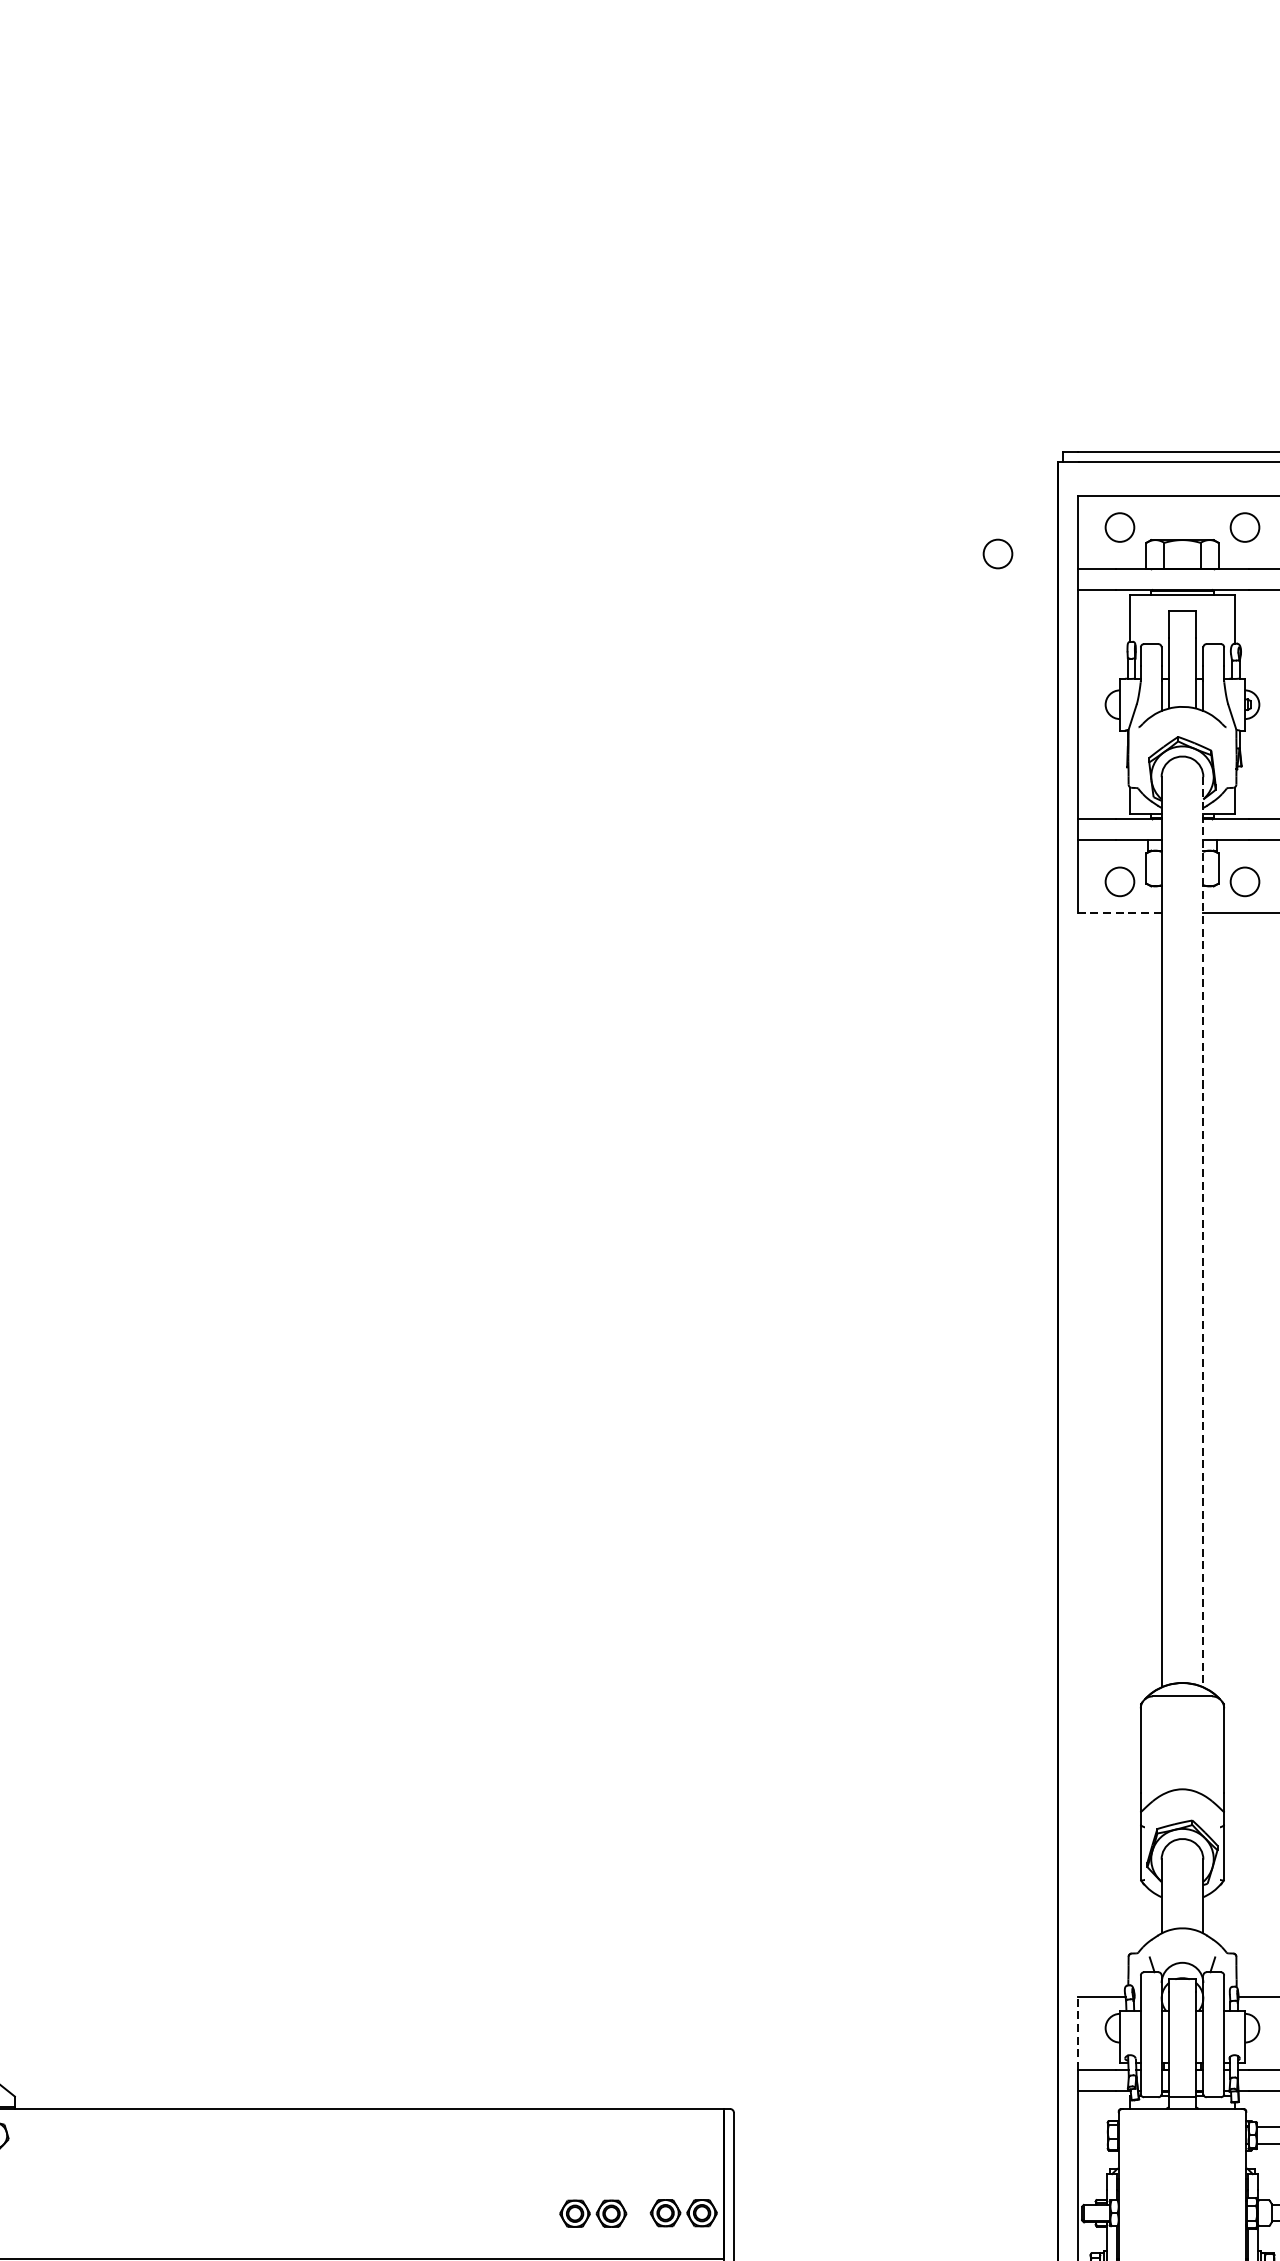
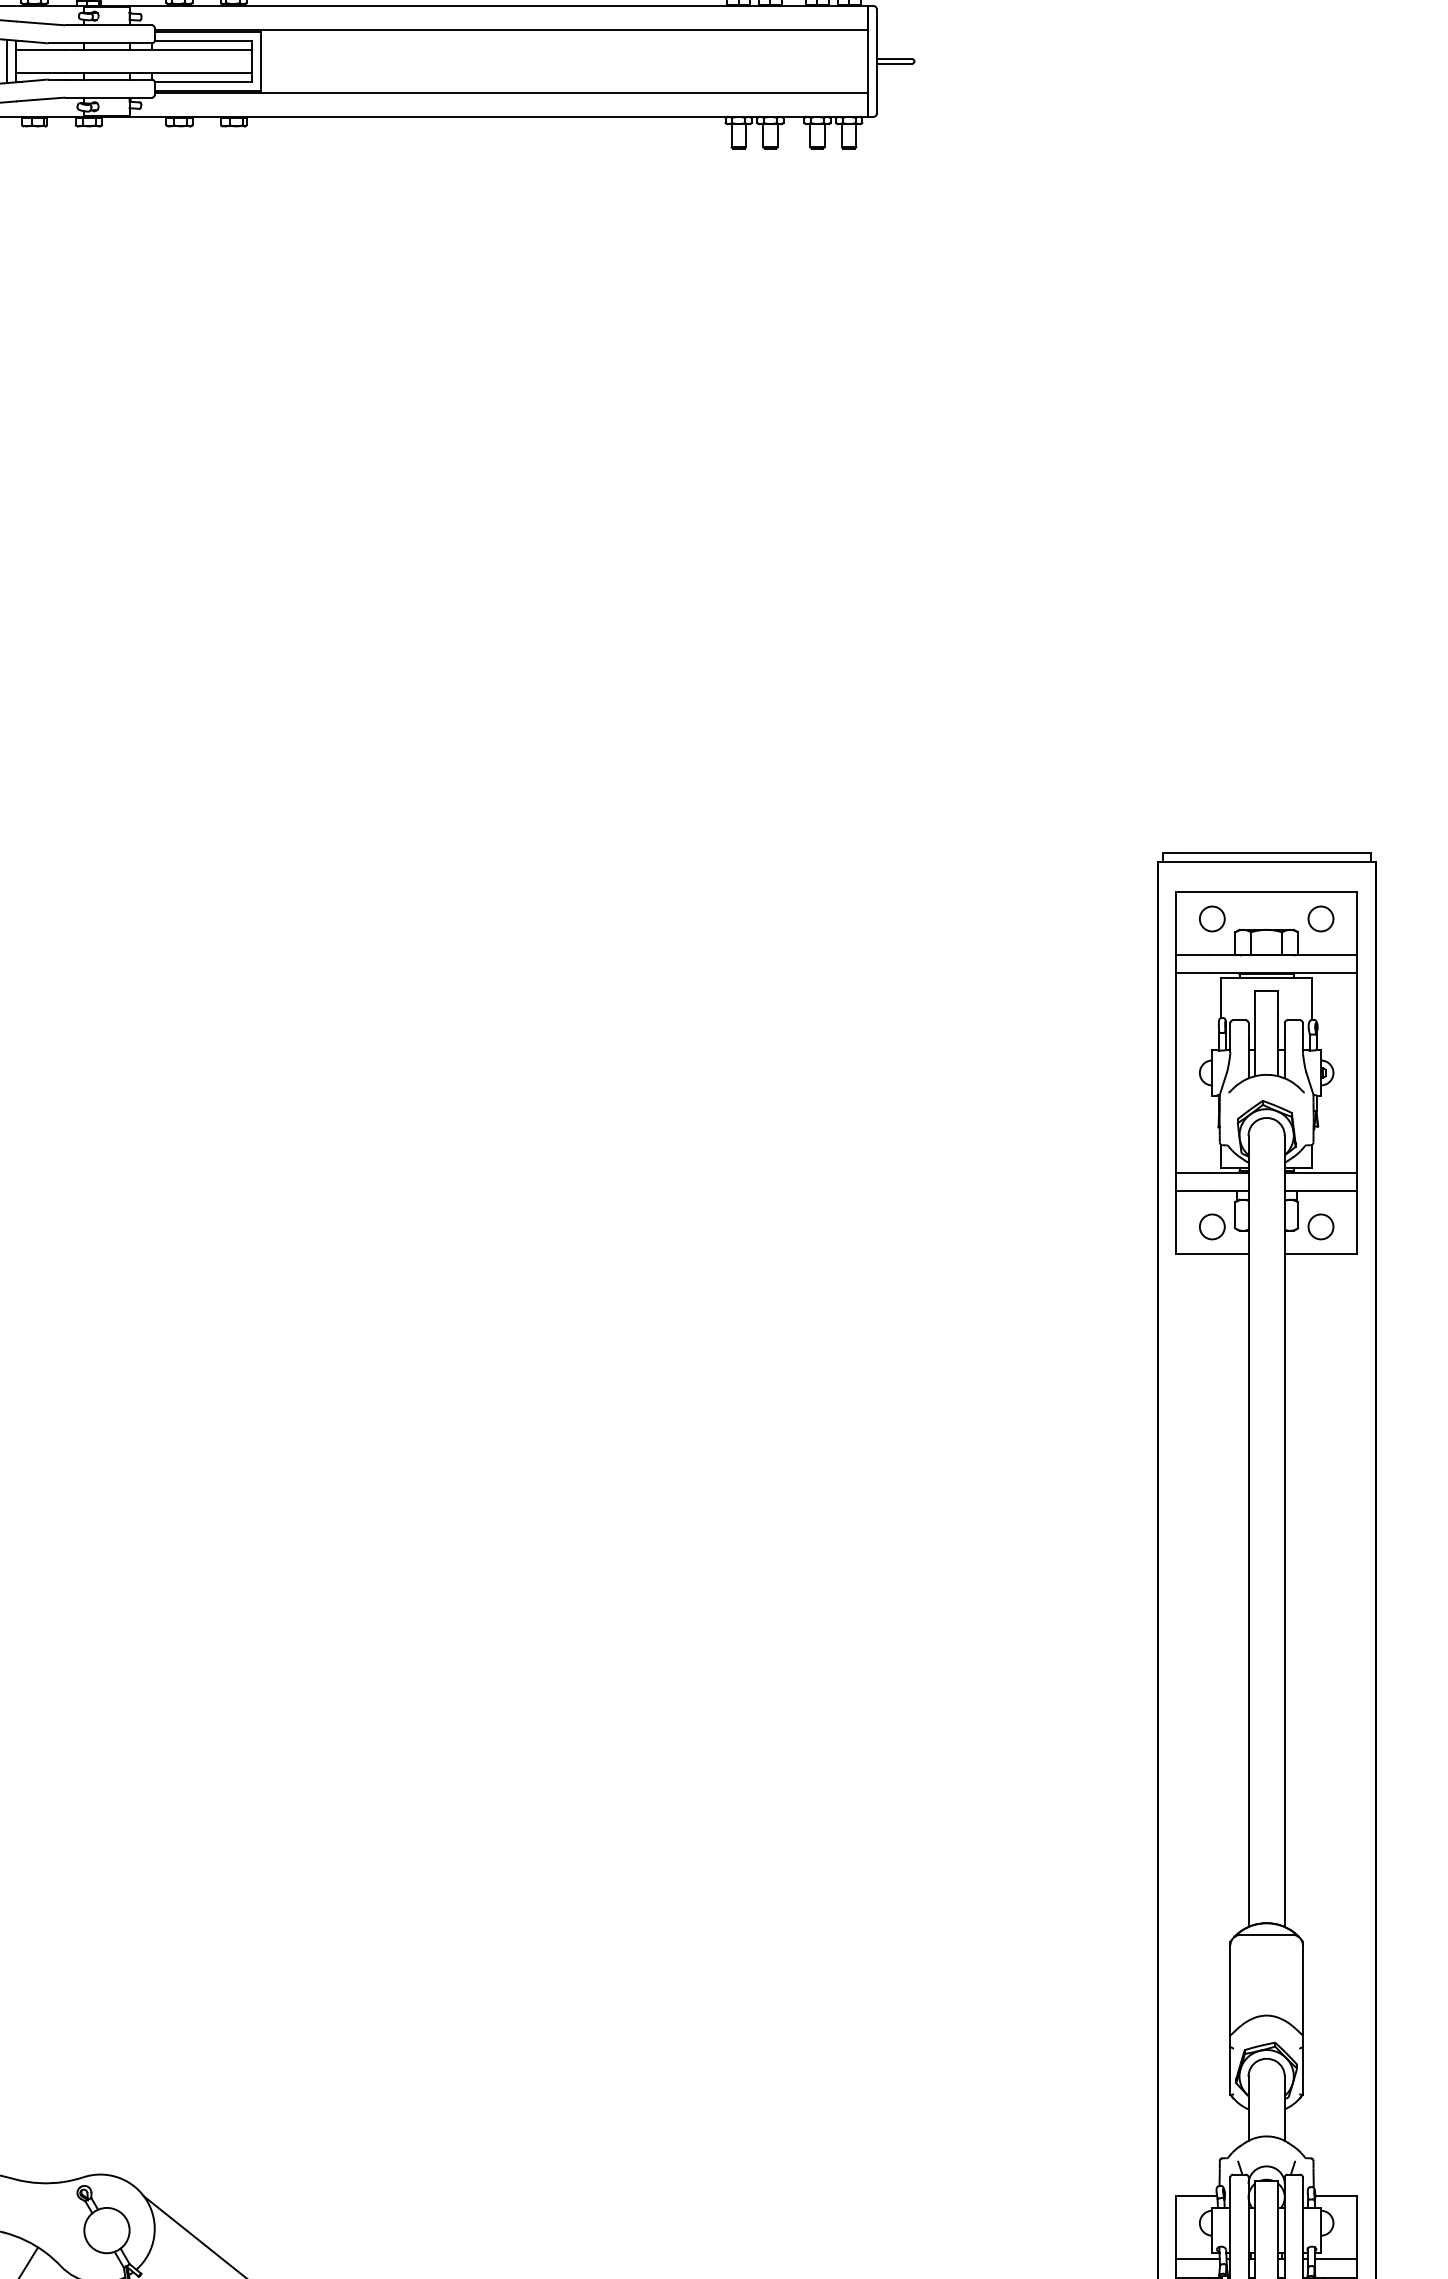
circle: (998, 553) -> (1106, 941), removed
line: (1119, 913) -> (1211, 1254), dashed -> solid
line: (1203, 1232) -> (1284, 1531), dashed -> solid
line: (1078, 2033) -> (1176, 2227), dashed -> solid

